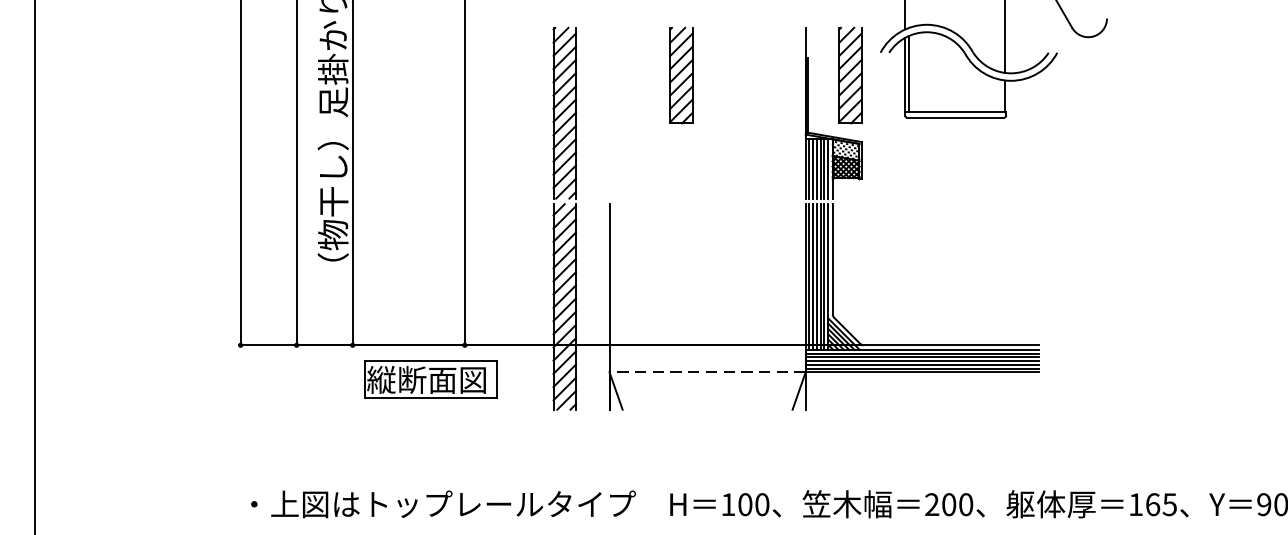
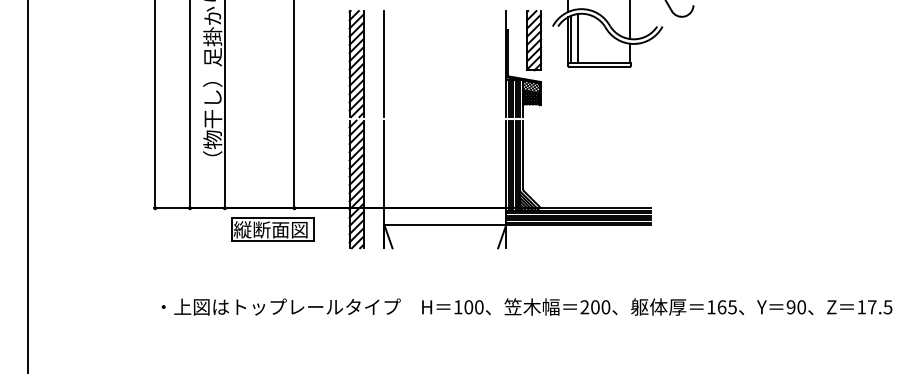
line: (921, 72) -> (578, 38), added
part: (682, 75) -> (429, 40), removed
line: (609, 113) -> (384, 64), added
line: (707, 373) -> (445, 225), dashed -> solid

